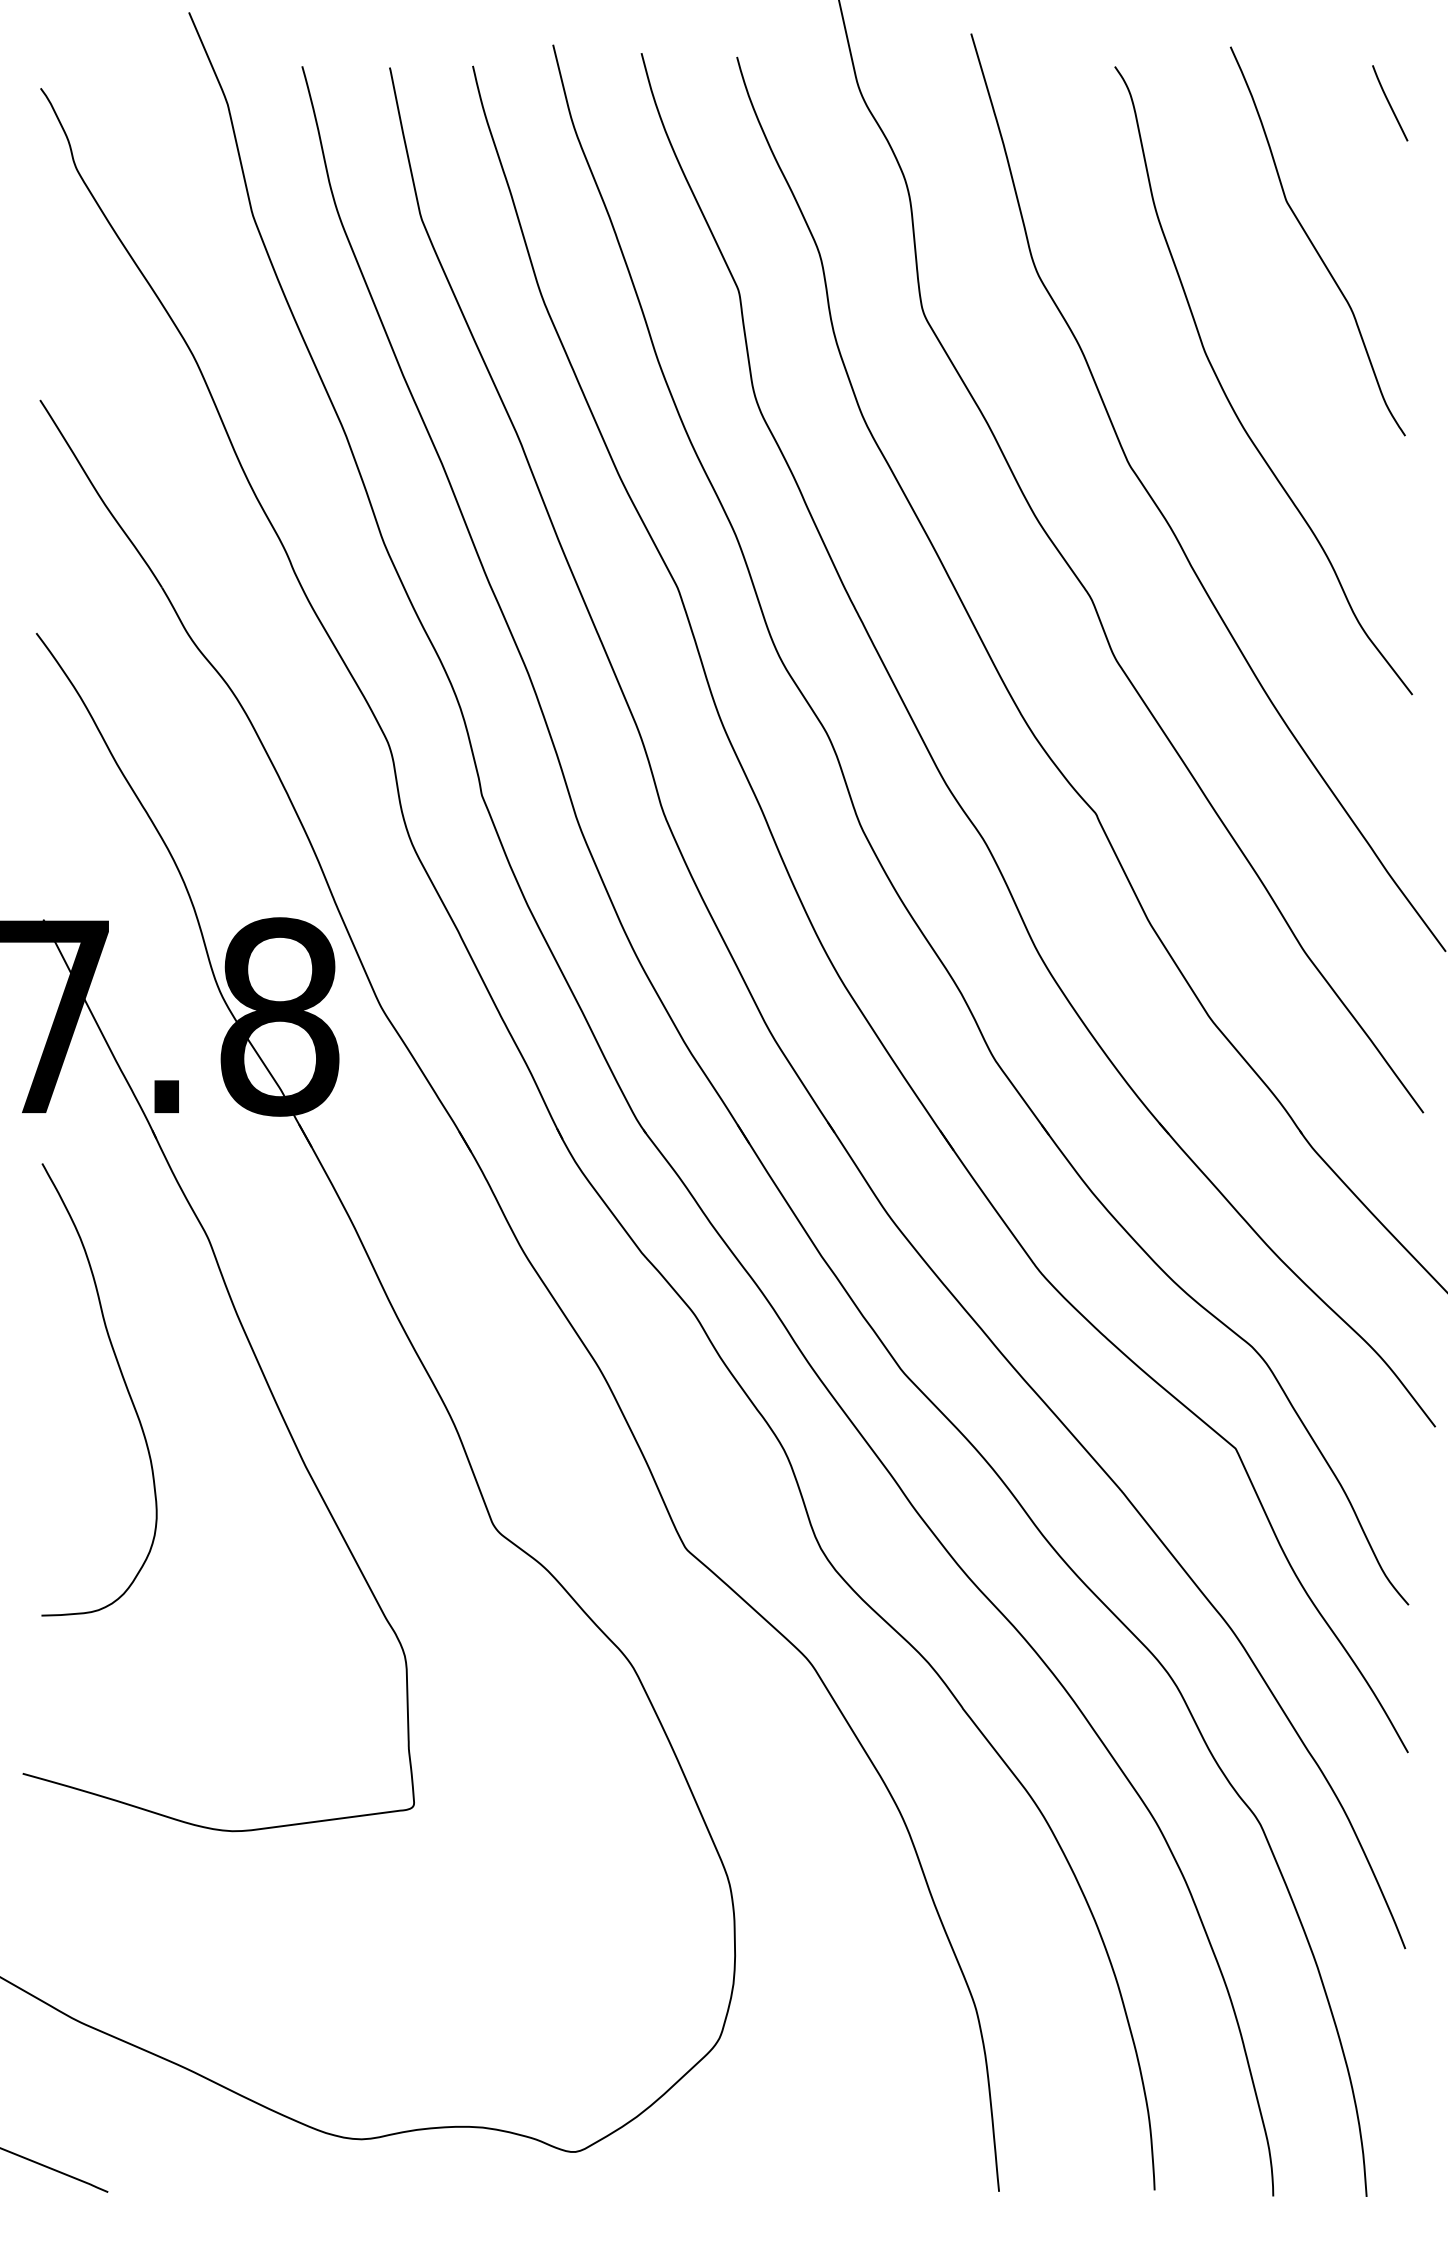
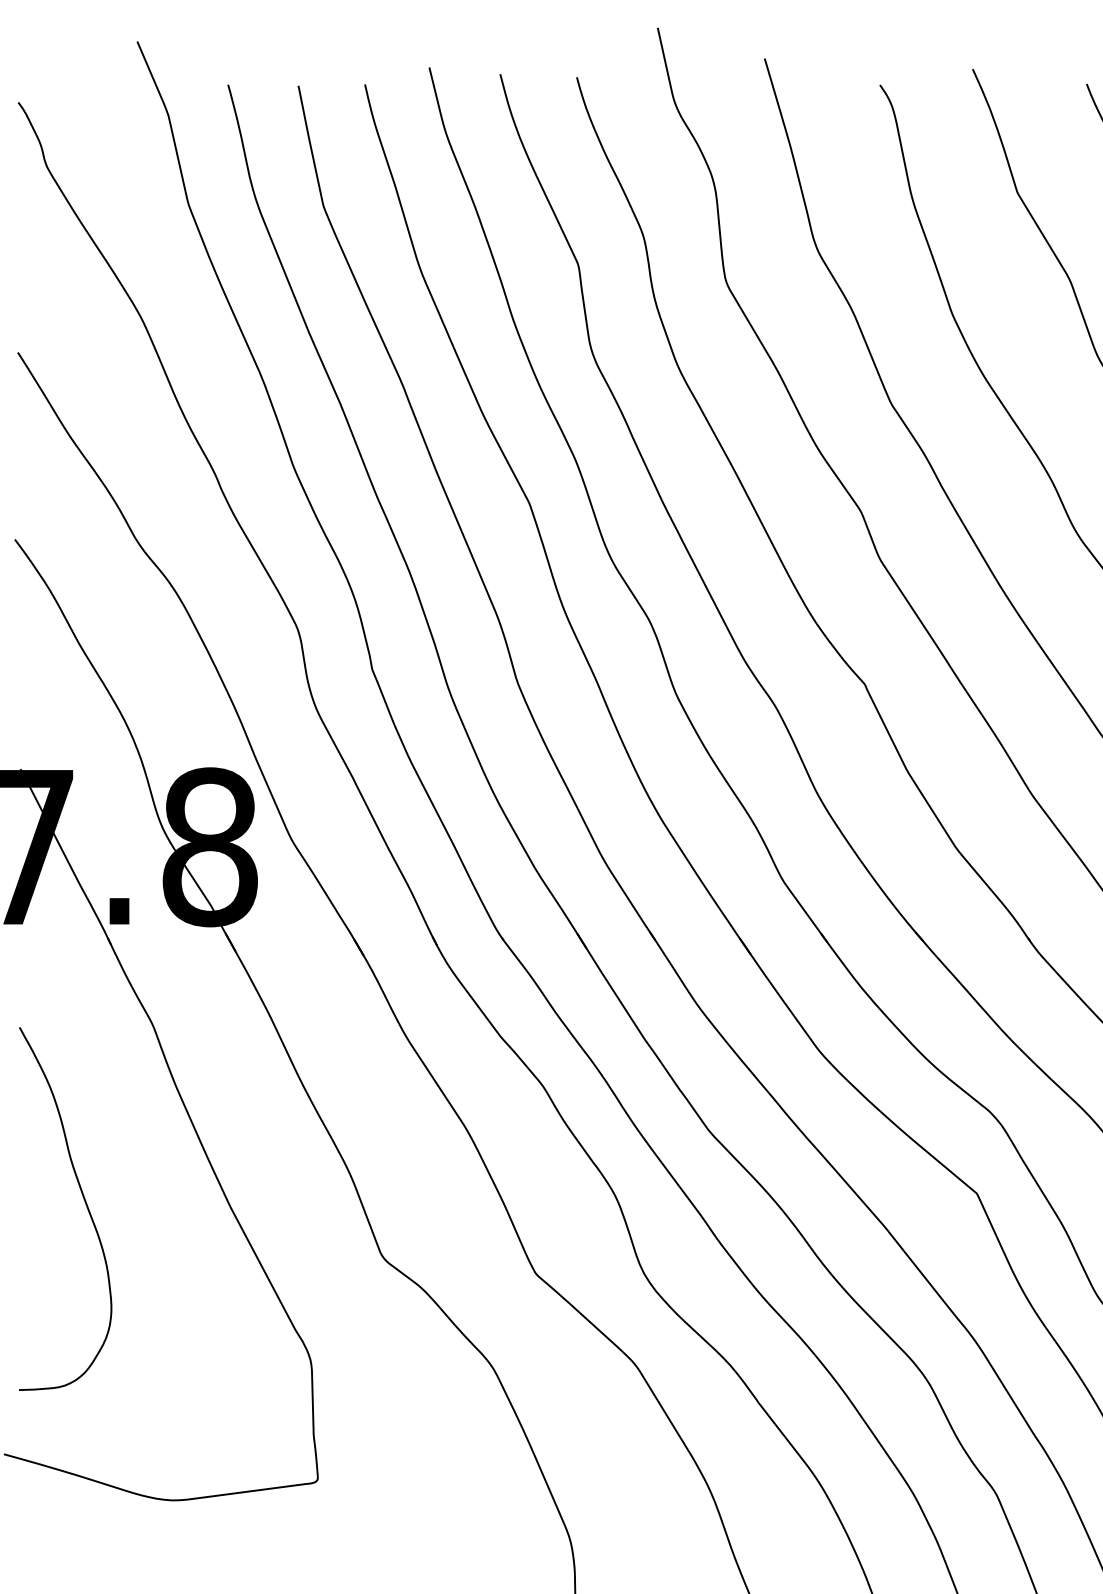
curve: (123, 1381) -> (84, 1202), moved

